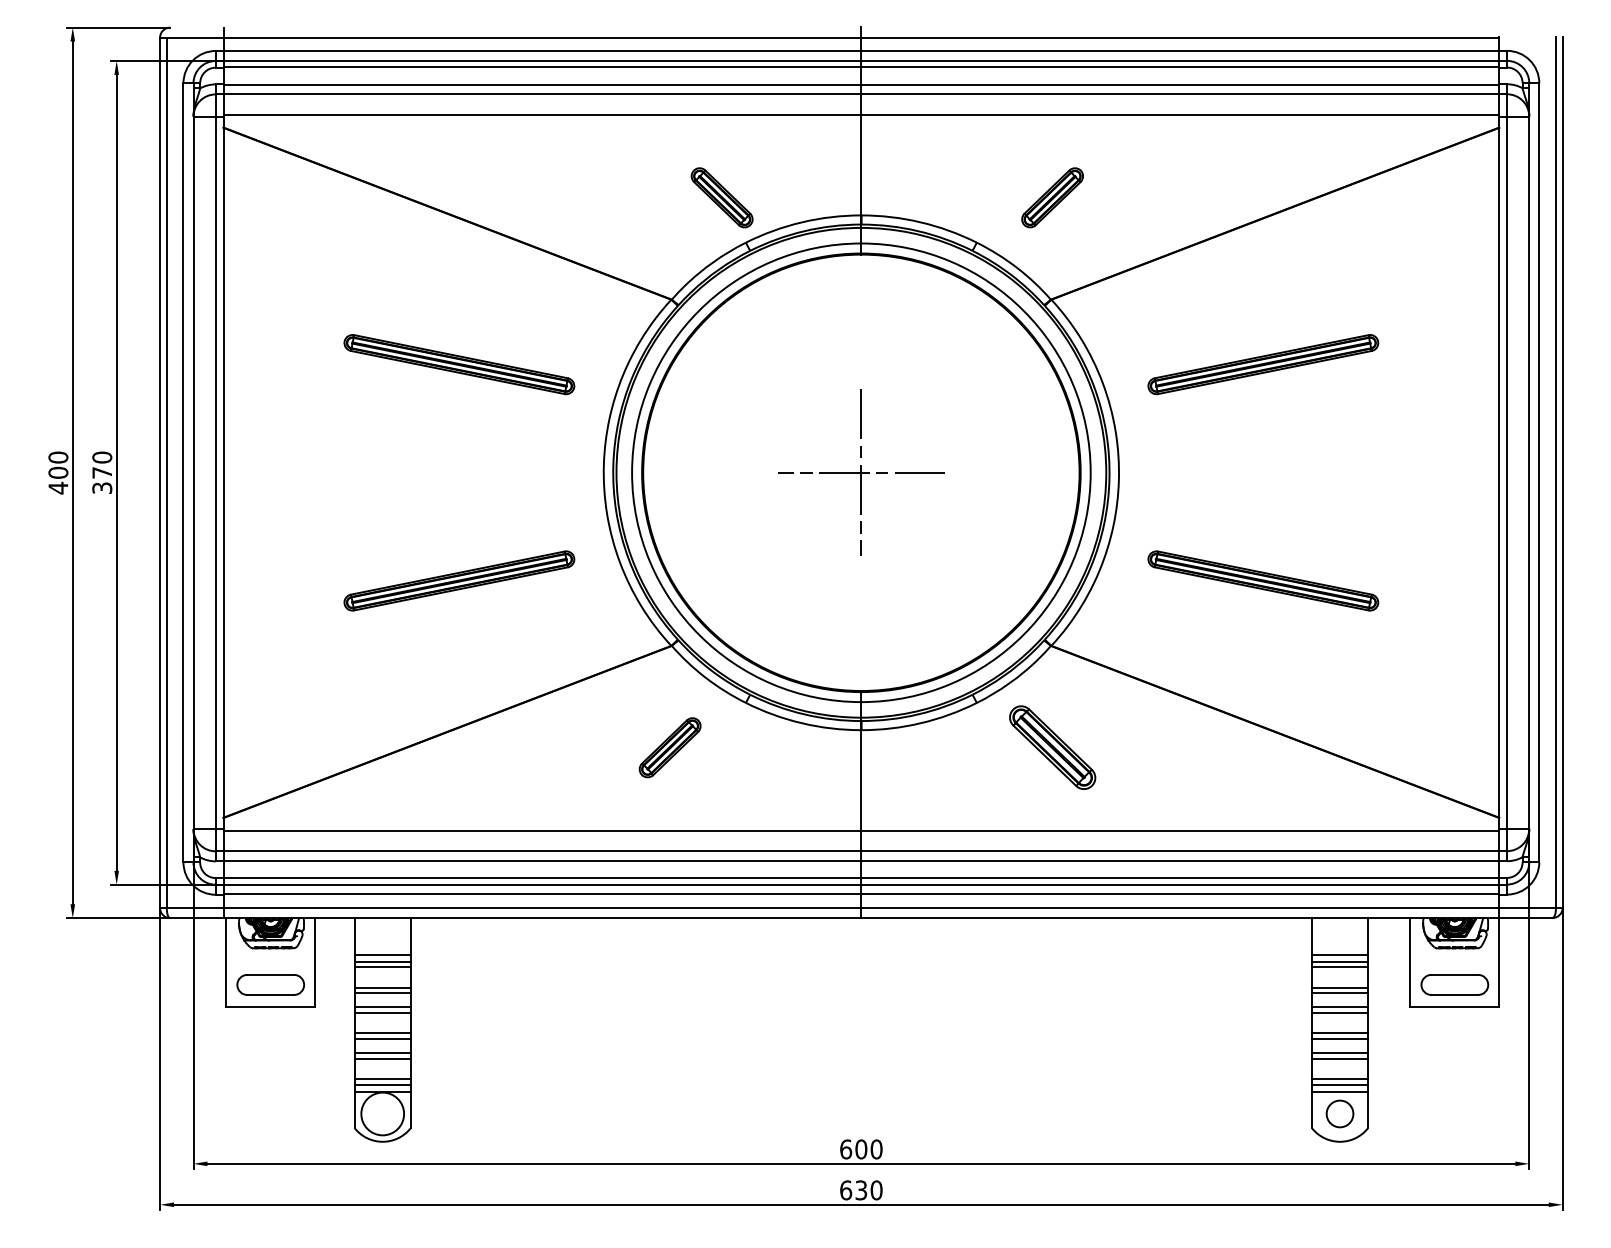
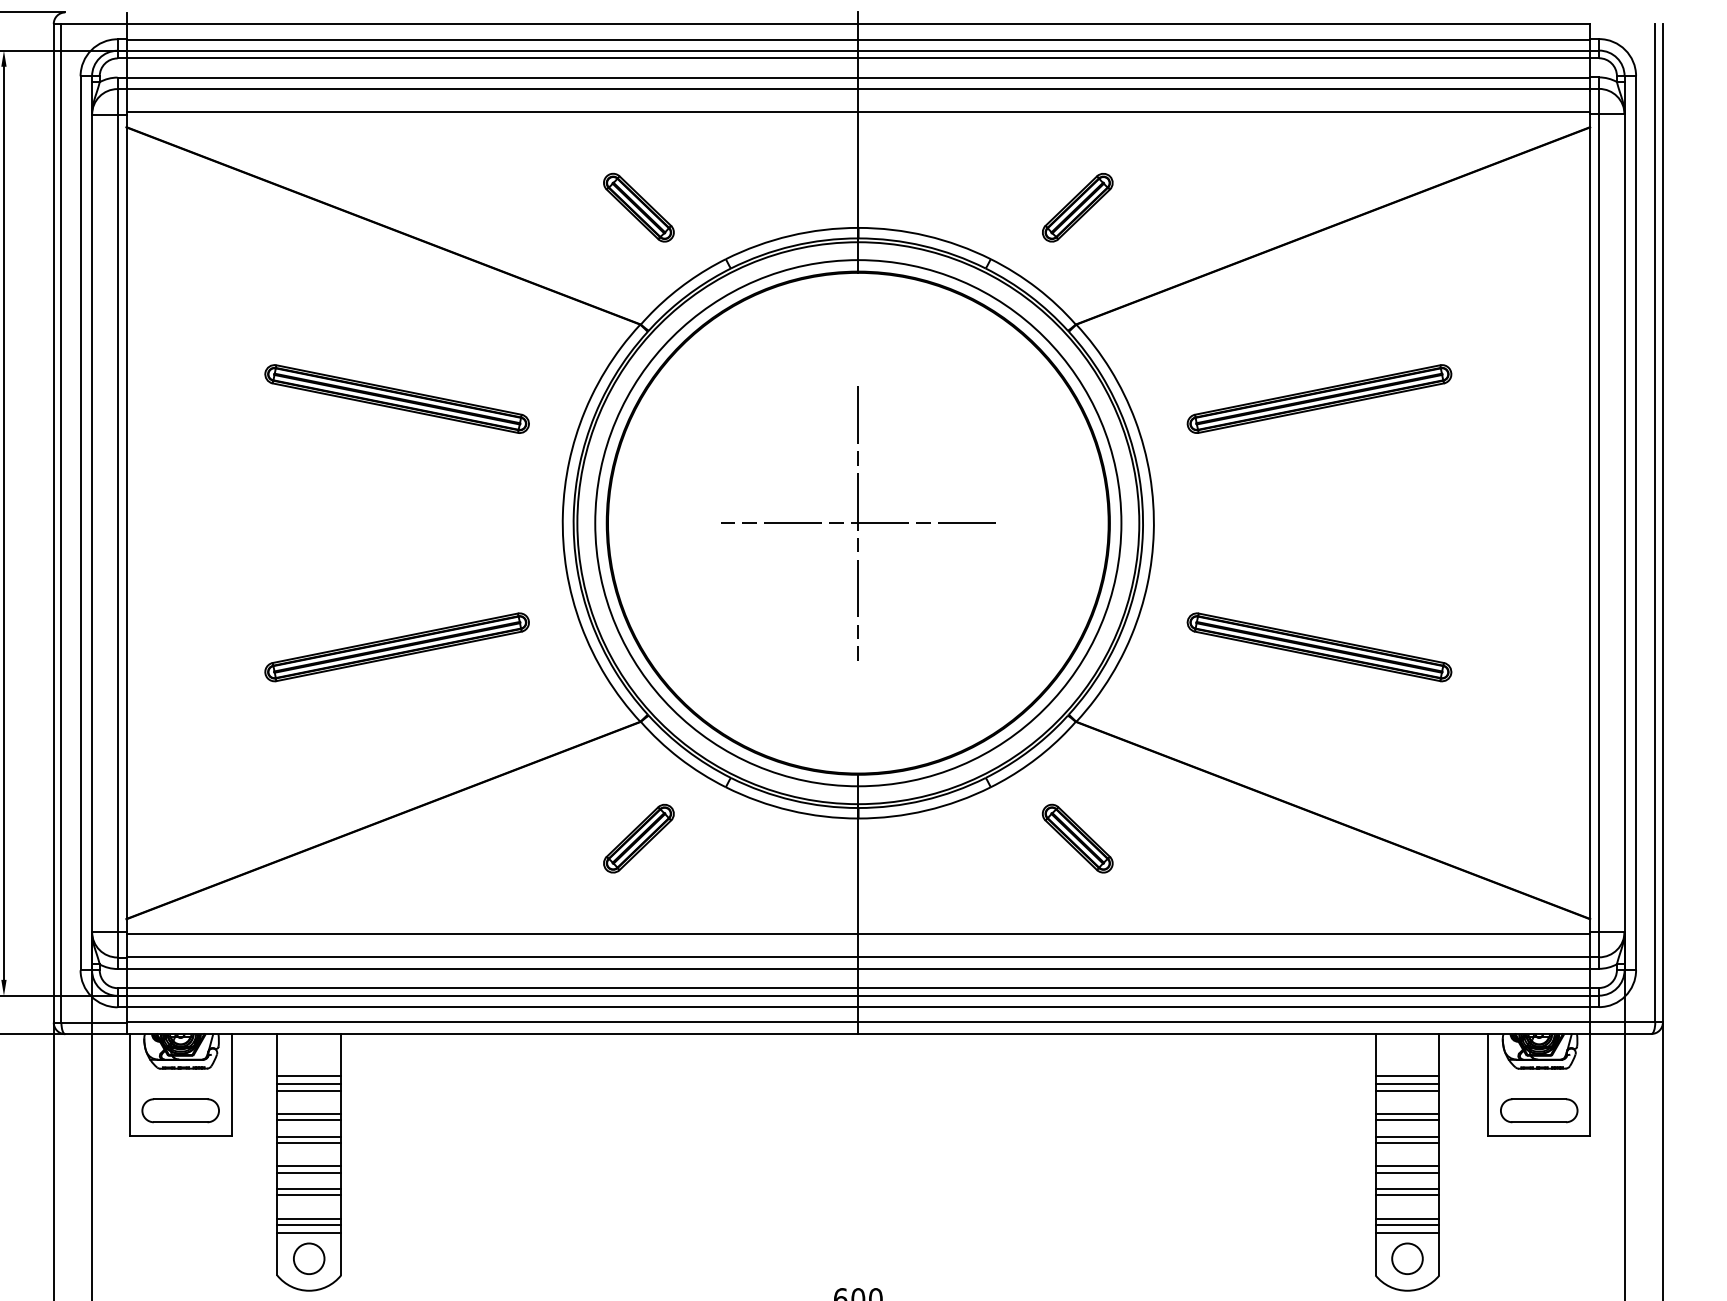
part: (721, 197) -> (638, 207), moved
part: (861, 472) -> (858, 522), size x1.43
part: (1052, 747) -> (1077, 838), size x0.71
circle: (382, 1113) -> (308, 1258), size x0.62

